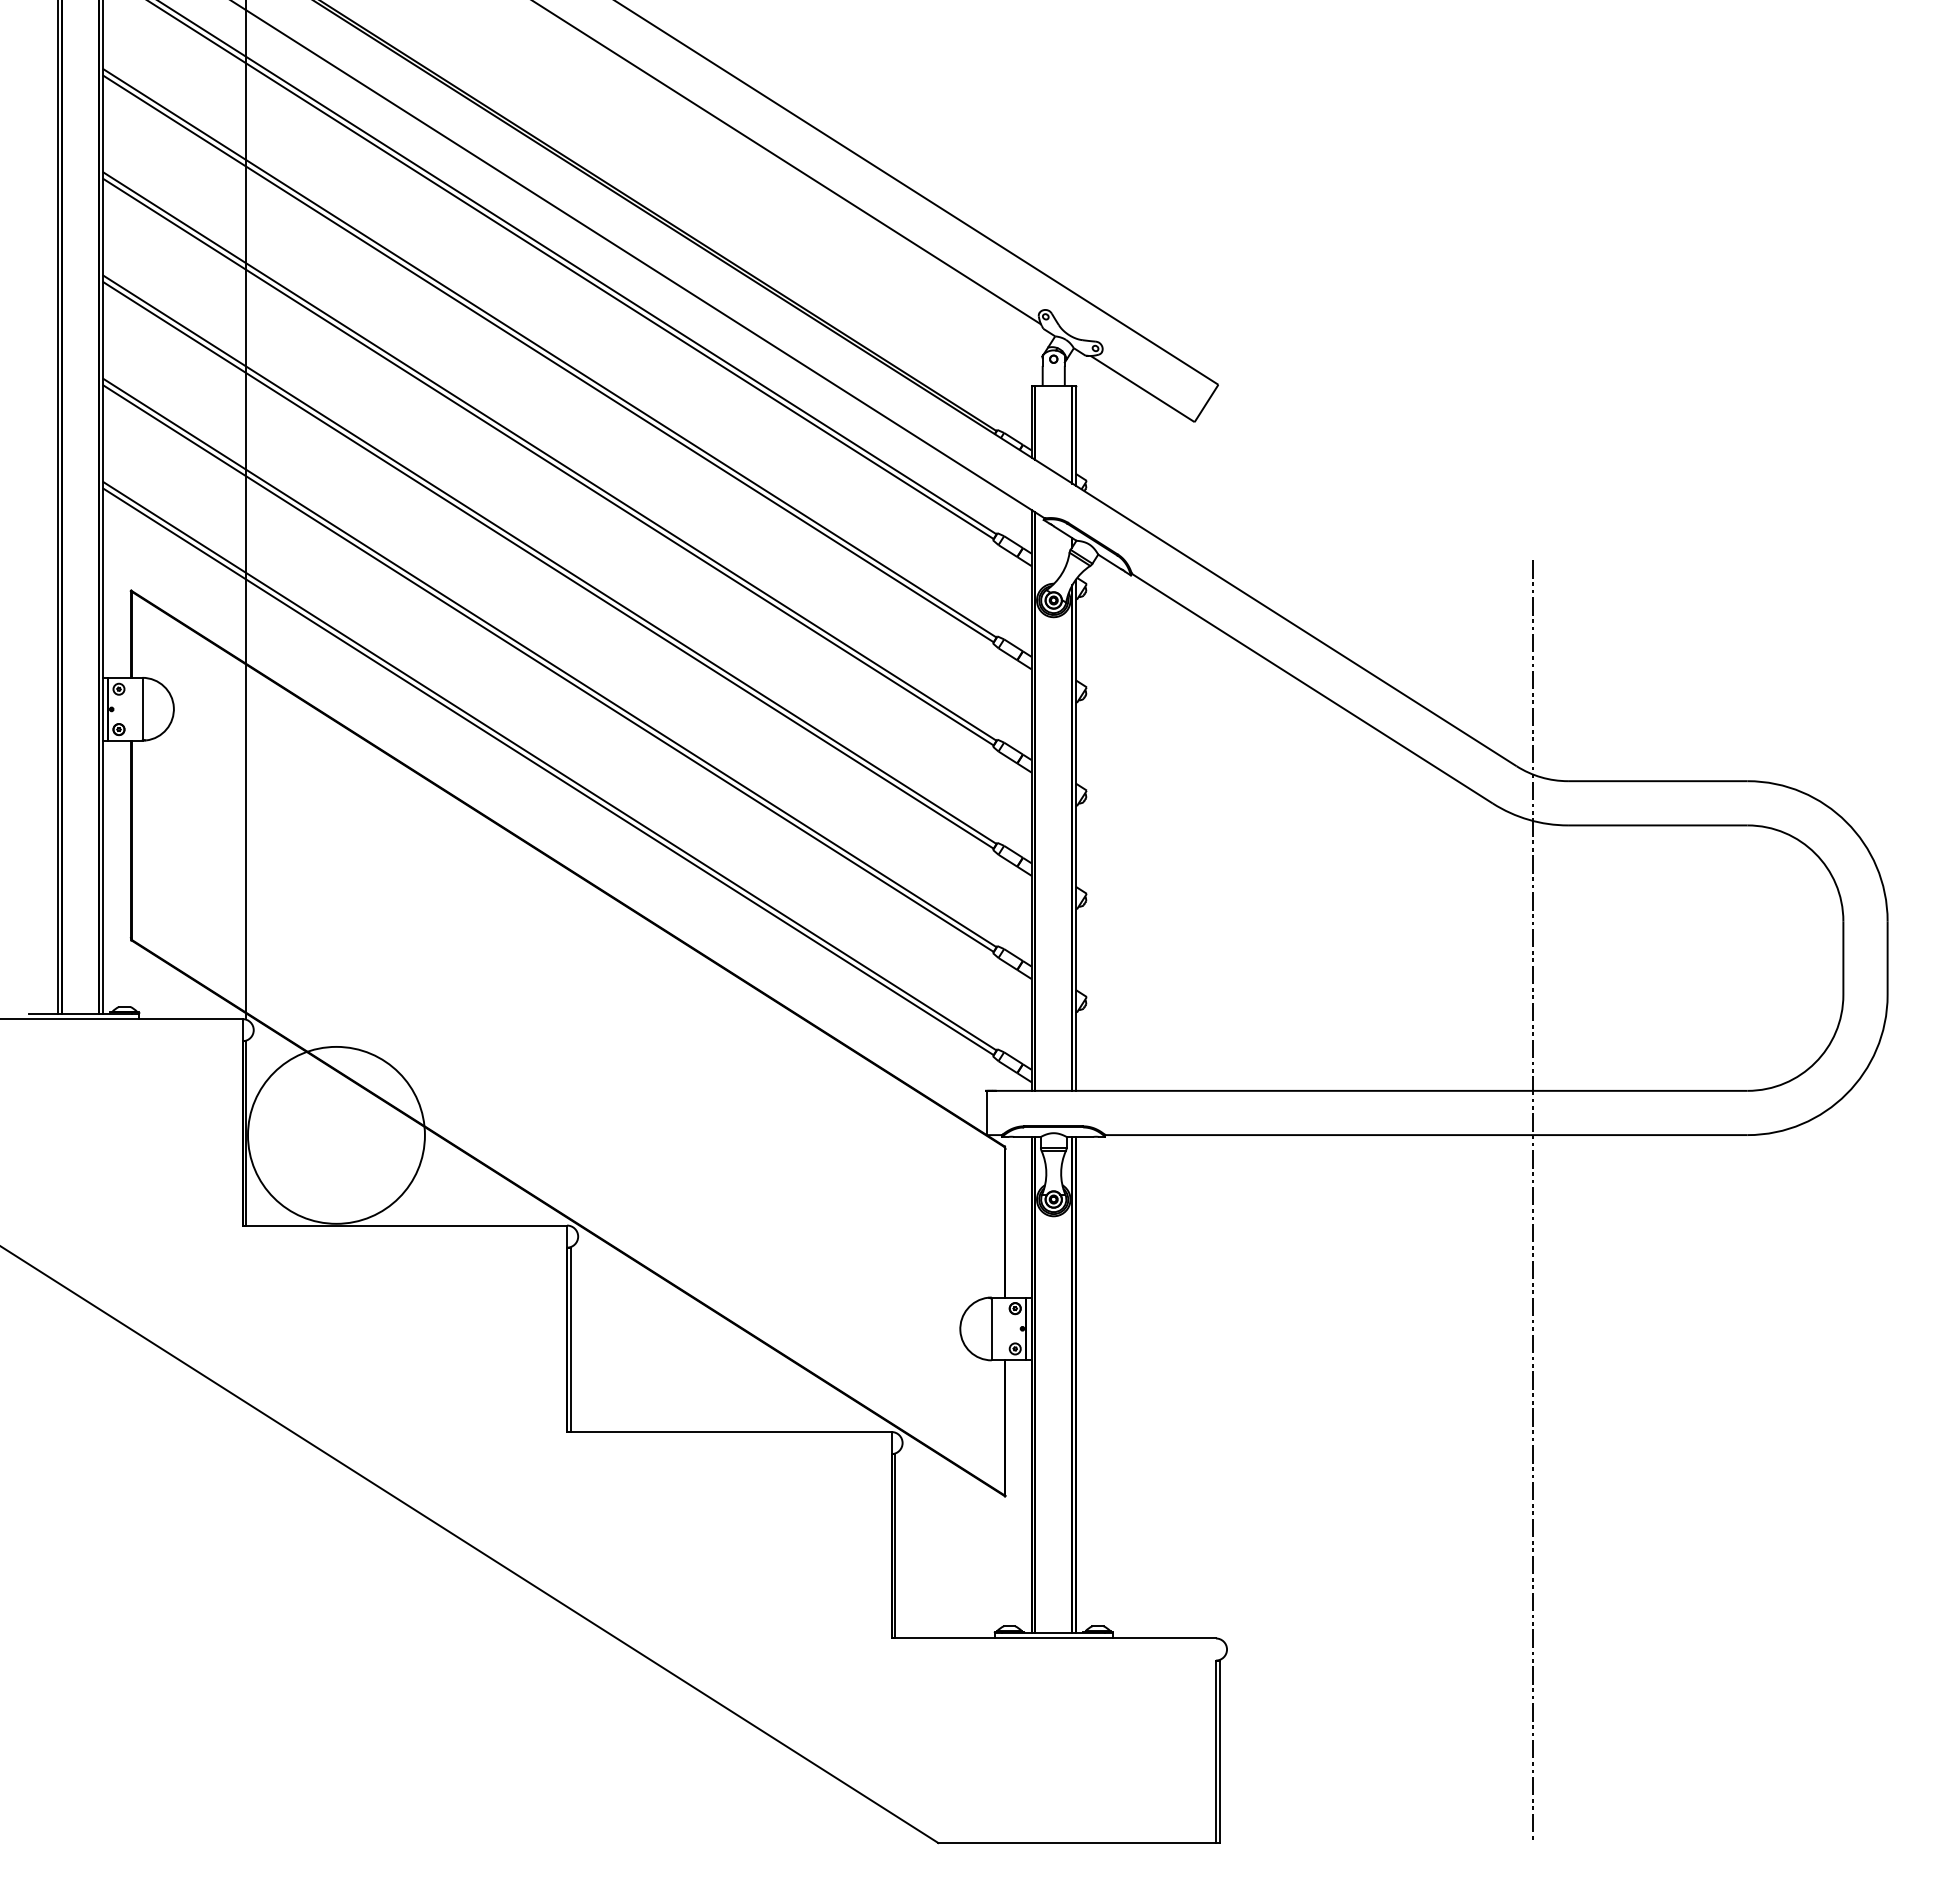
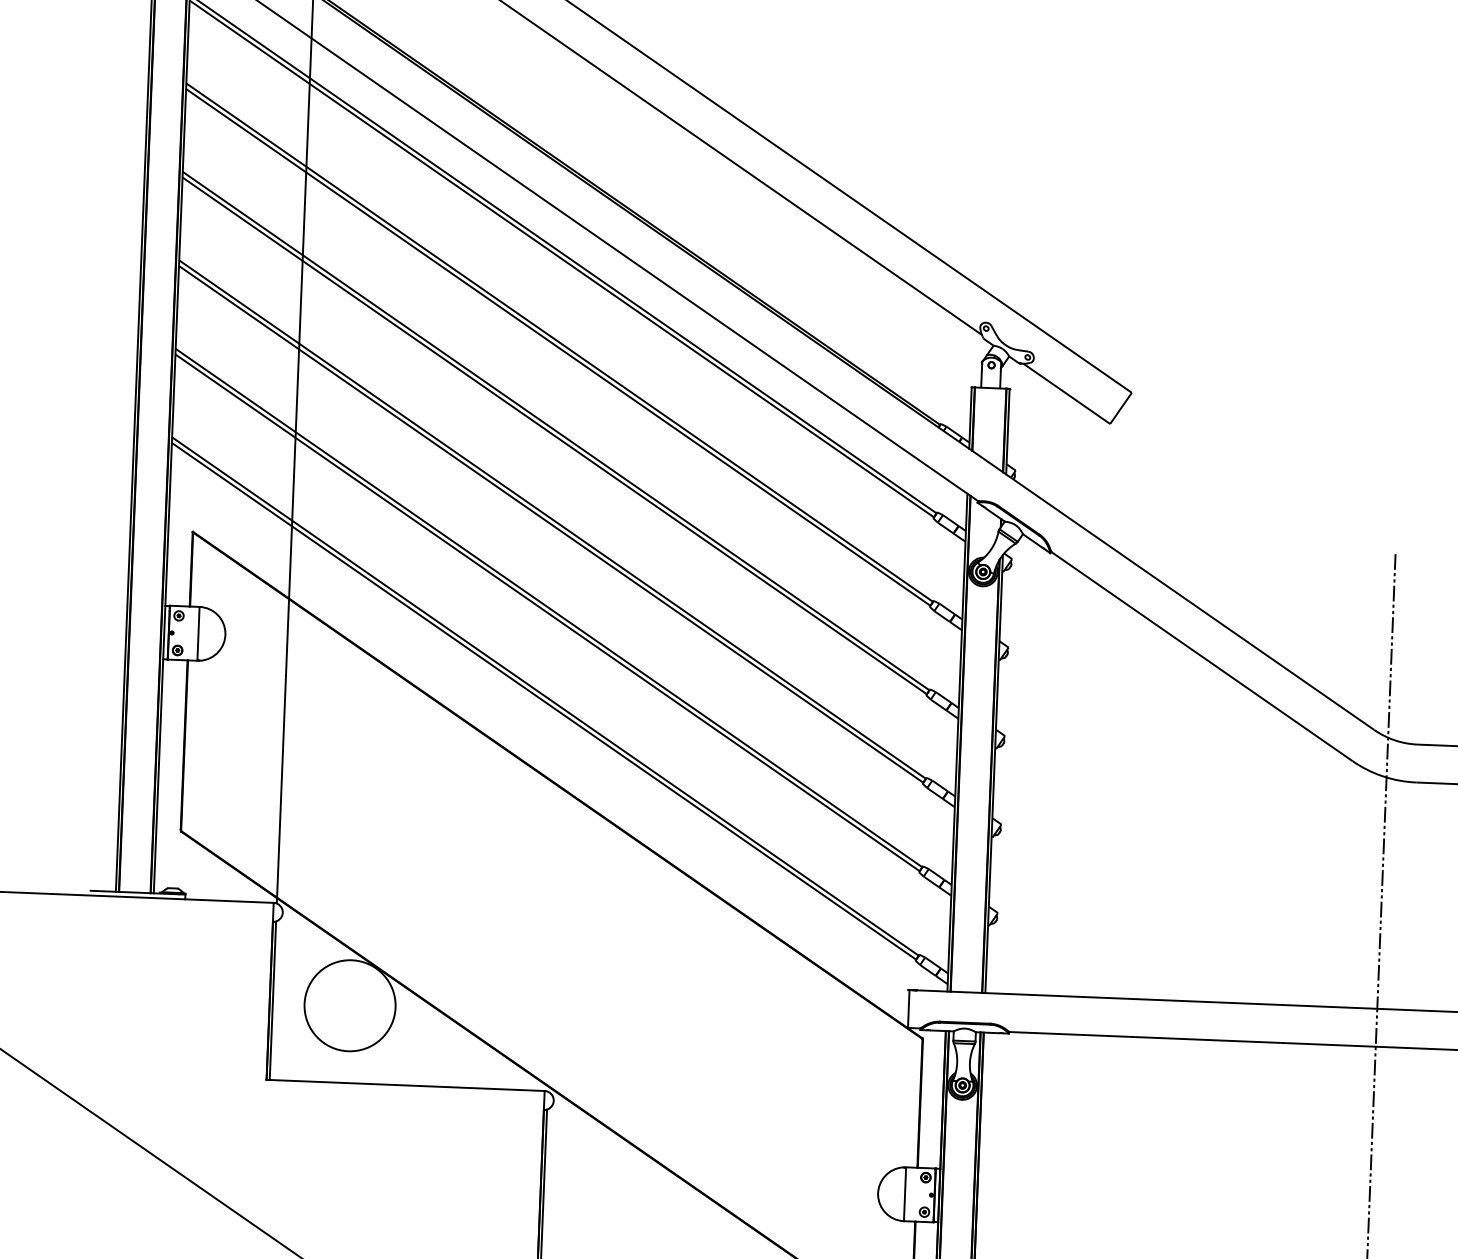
circle: (336, 1134) -> (350, 1005), size x0.6

